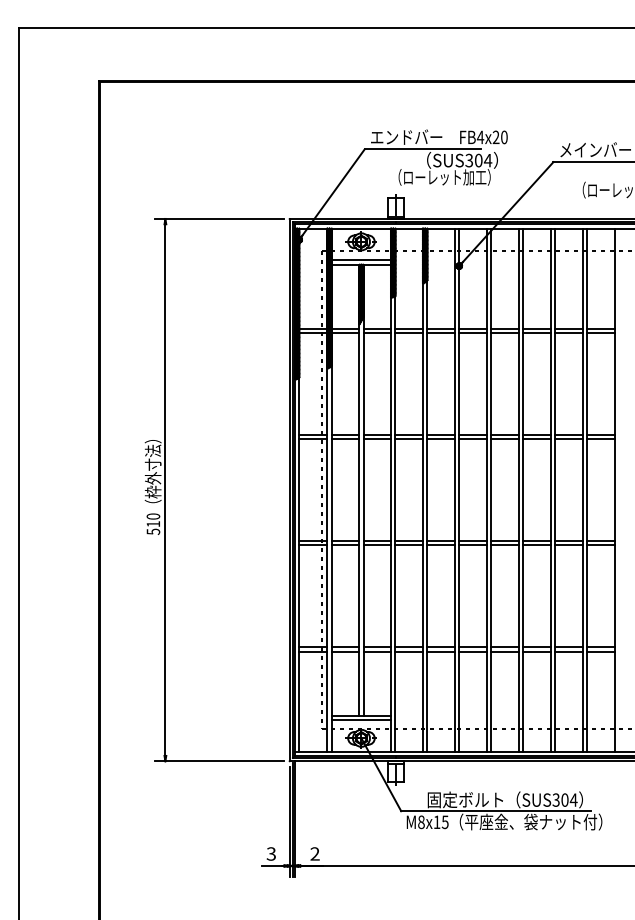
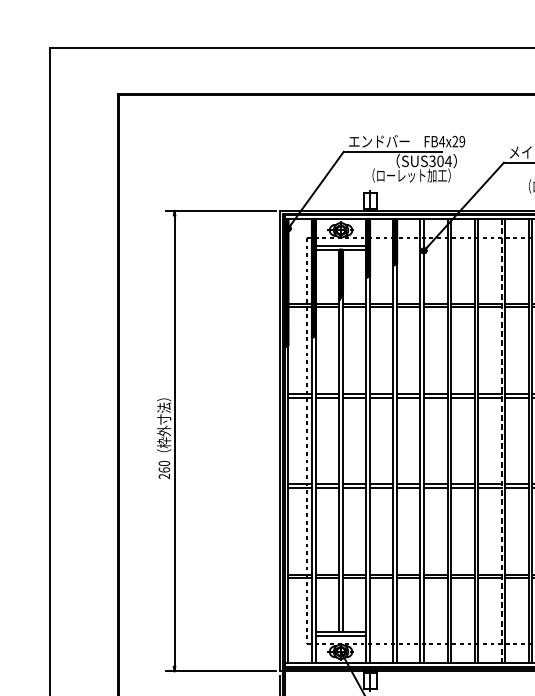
text: (504, 137) -> (462, 141), FB4x20 -> FB4x29
line: (550, 490) -> (501, 441), solid -> dashed
text: (153, 527) -> (164, 472), 510 -> 260

